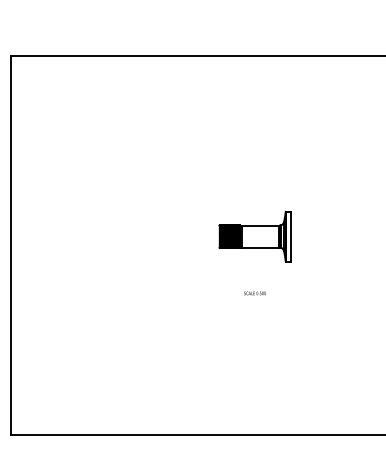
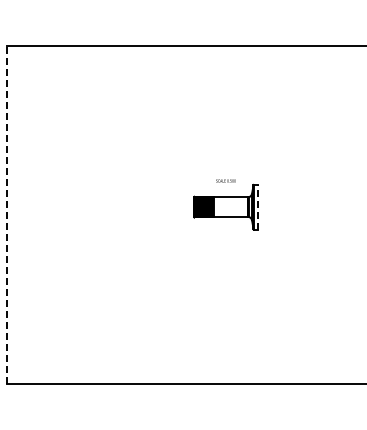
line: (291, 235) -> (258, 206), solid -> dashed
line: (11, 244) -> (7, 214), solid -> dashed
text: (254, 292) -> (225, 180), moved

